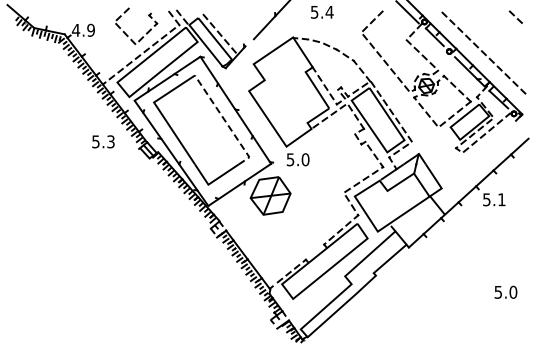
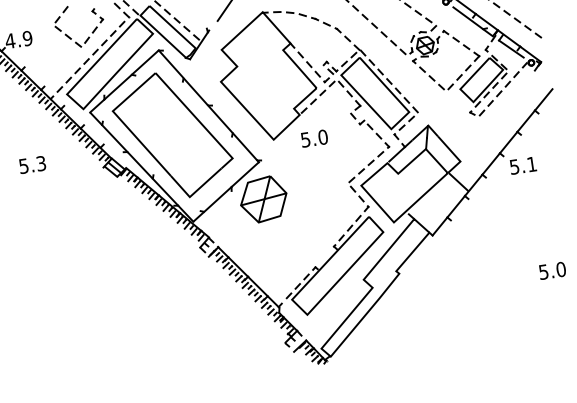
line: (225, 121) -> (198, 121), dashed -> solid
text: (103, 141) -> (32, 164), moved
text: (297, 159) -> (313, 138), moved

